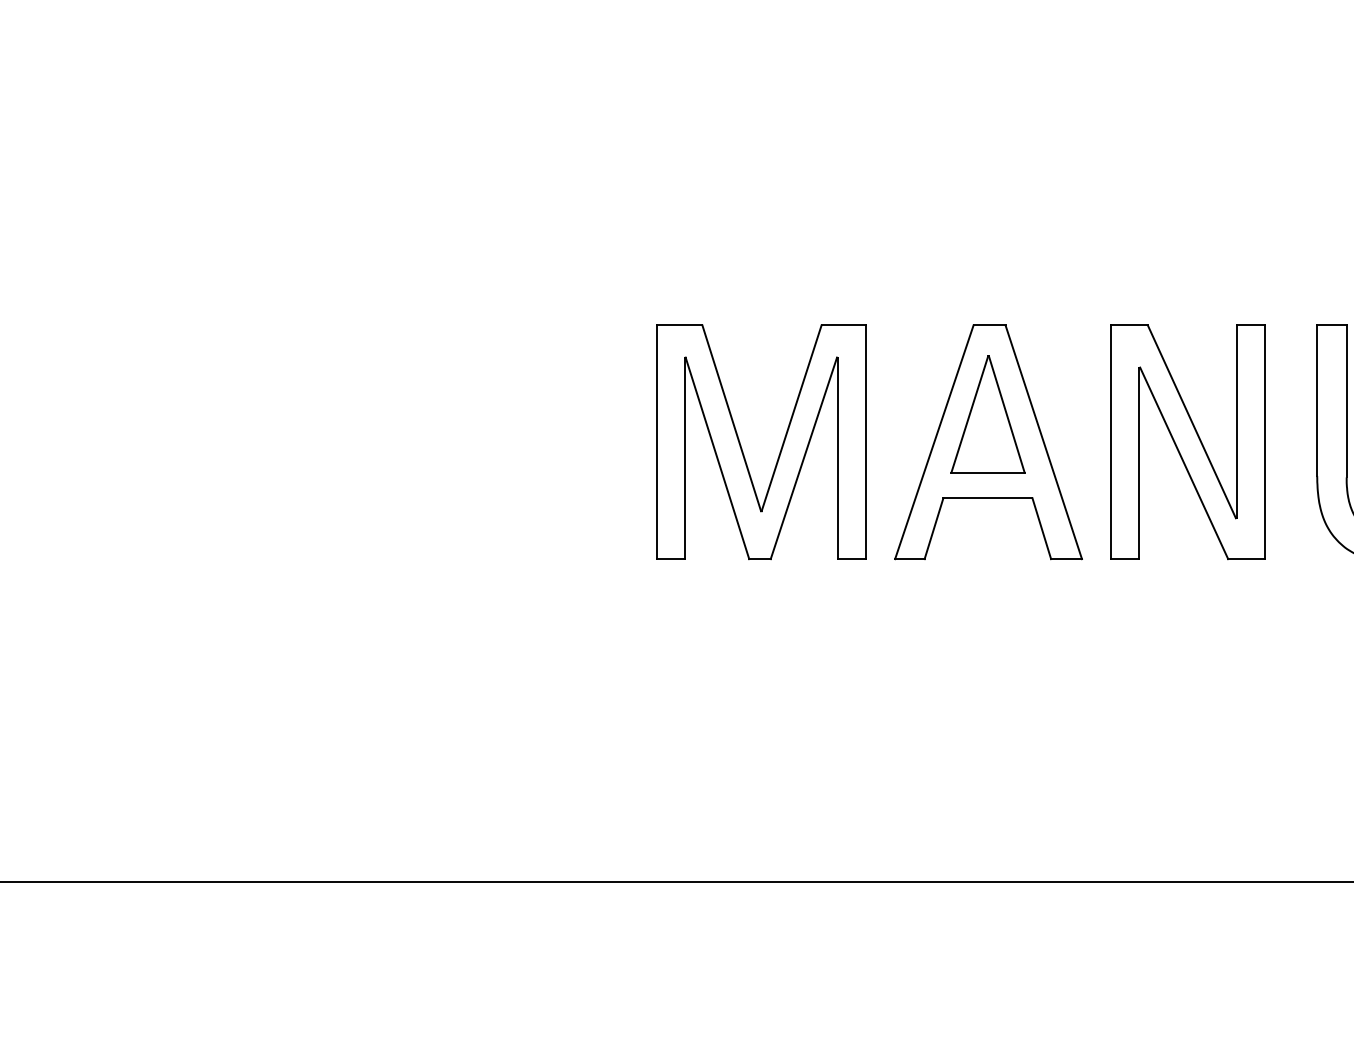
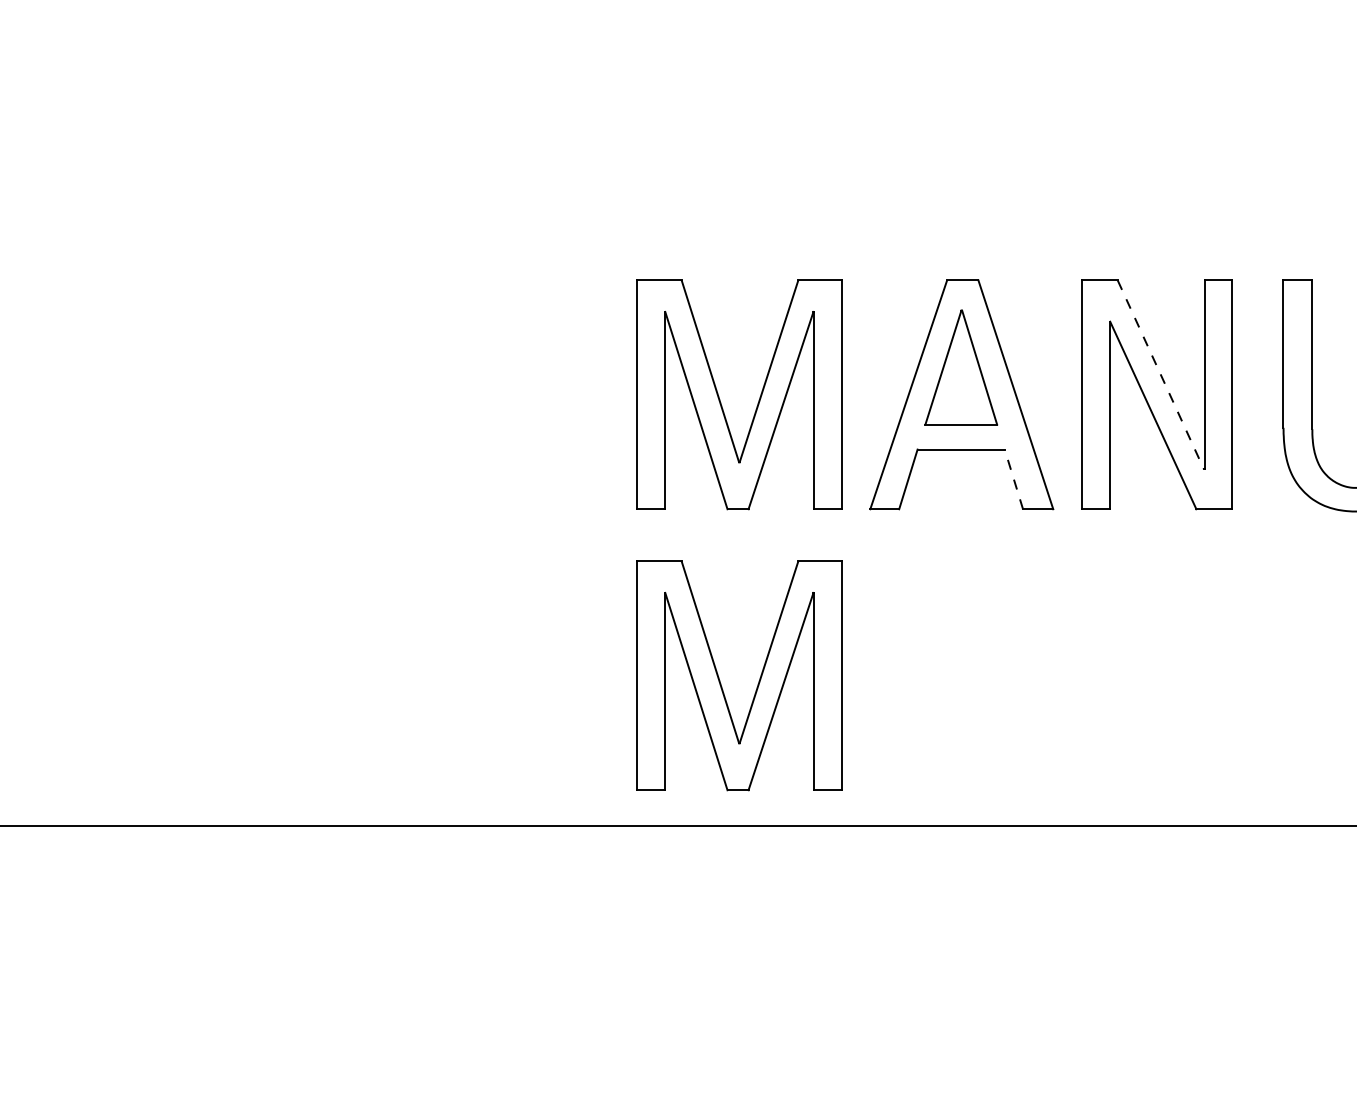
line: (1191, 421) -> (1160, 374), solid -> dashed
line: (1041, 527) -> (1013, 478), solid -> dashed
part: (742, 734) -> (720, 680), added

